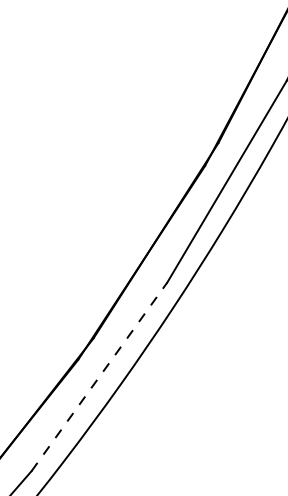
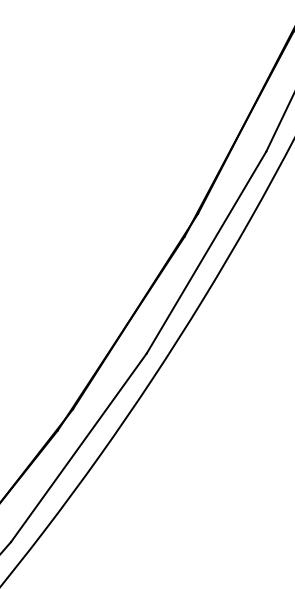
line: (99, 376) -> (79, 447), dashed -> solid

